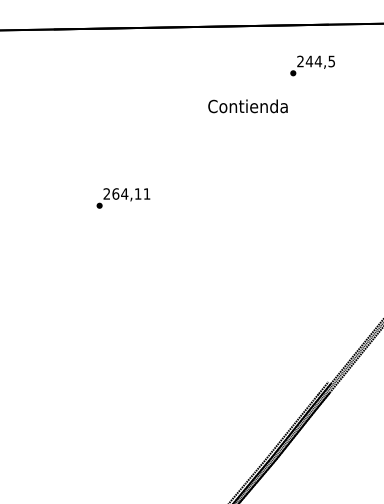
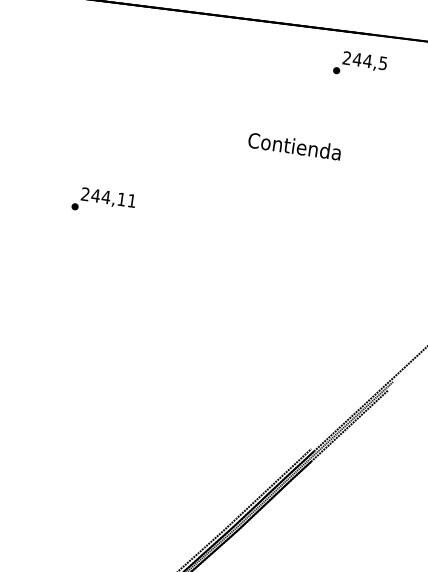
text: (312, 65) -> (360, 64), moved
text: (247, 106) -> (294, 146), moved
text: (115, 193) -> (95, 195), 264,11 -> 244,11

